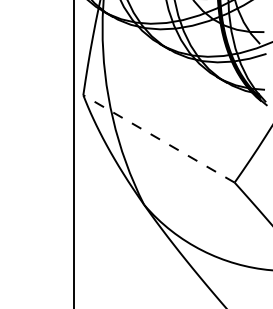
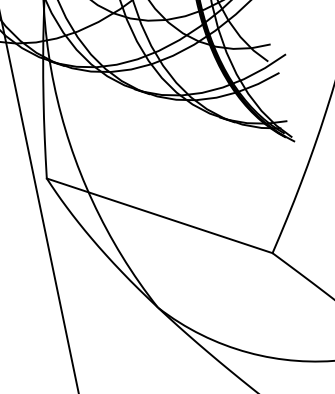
line: (158, 138) -> (158, 215), dashed -> solid

